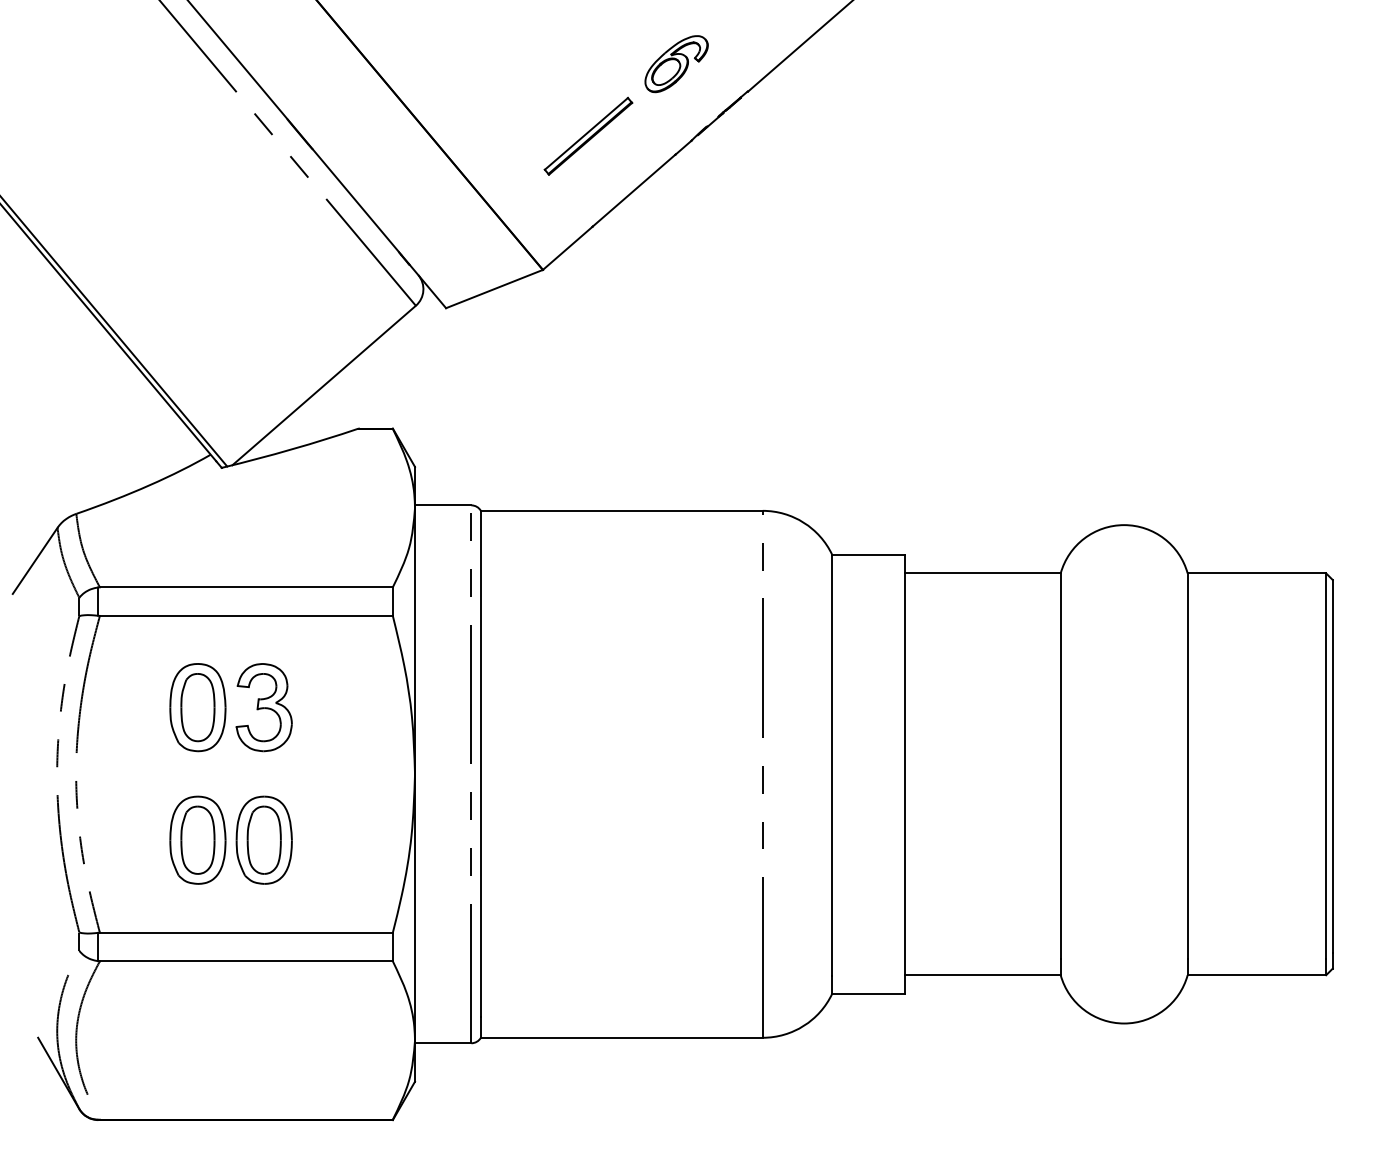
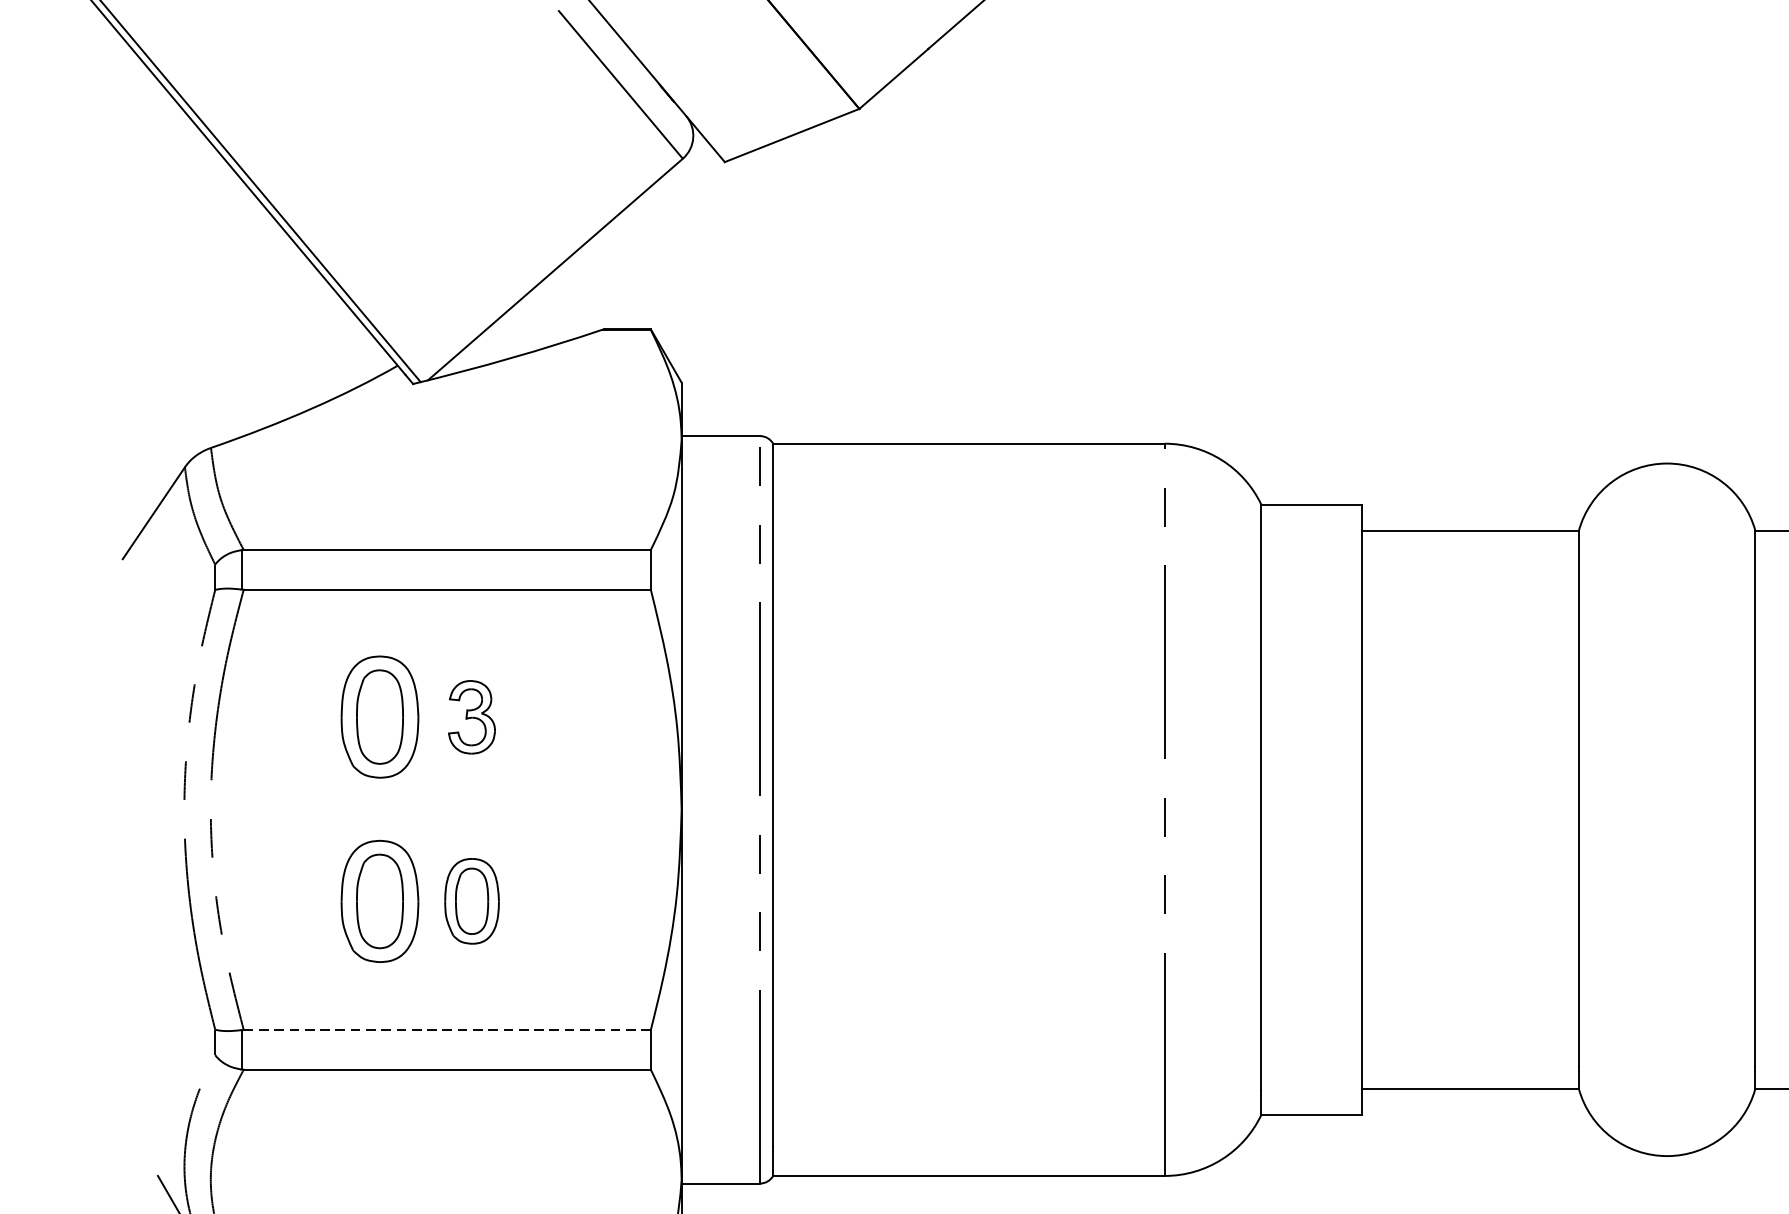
part: (263, 707) -> (471, 716), size x0.6
part: (263, 839) -> (471, 900), size x0.7
line: (245, 932) -> (446, 1029), solid -> dashed

